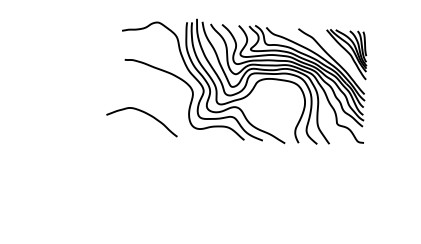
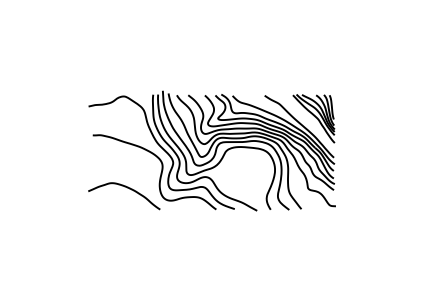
curve: (145, 114) -> (127, 188), moved

